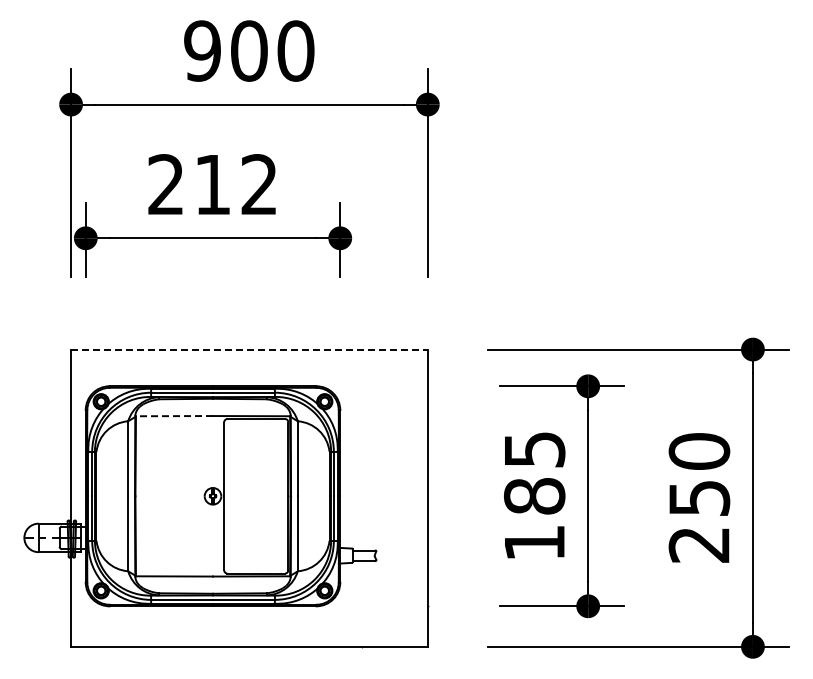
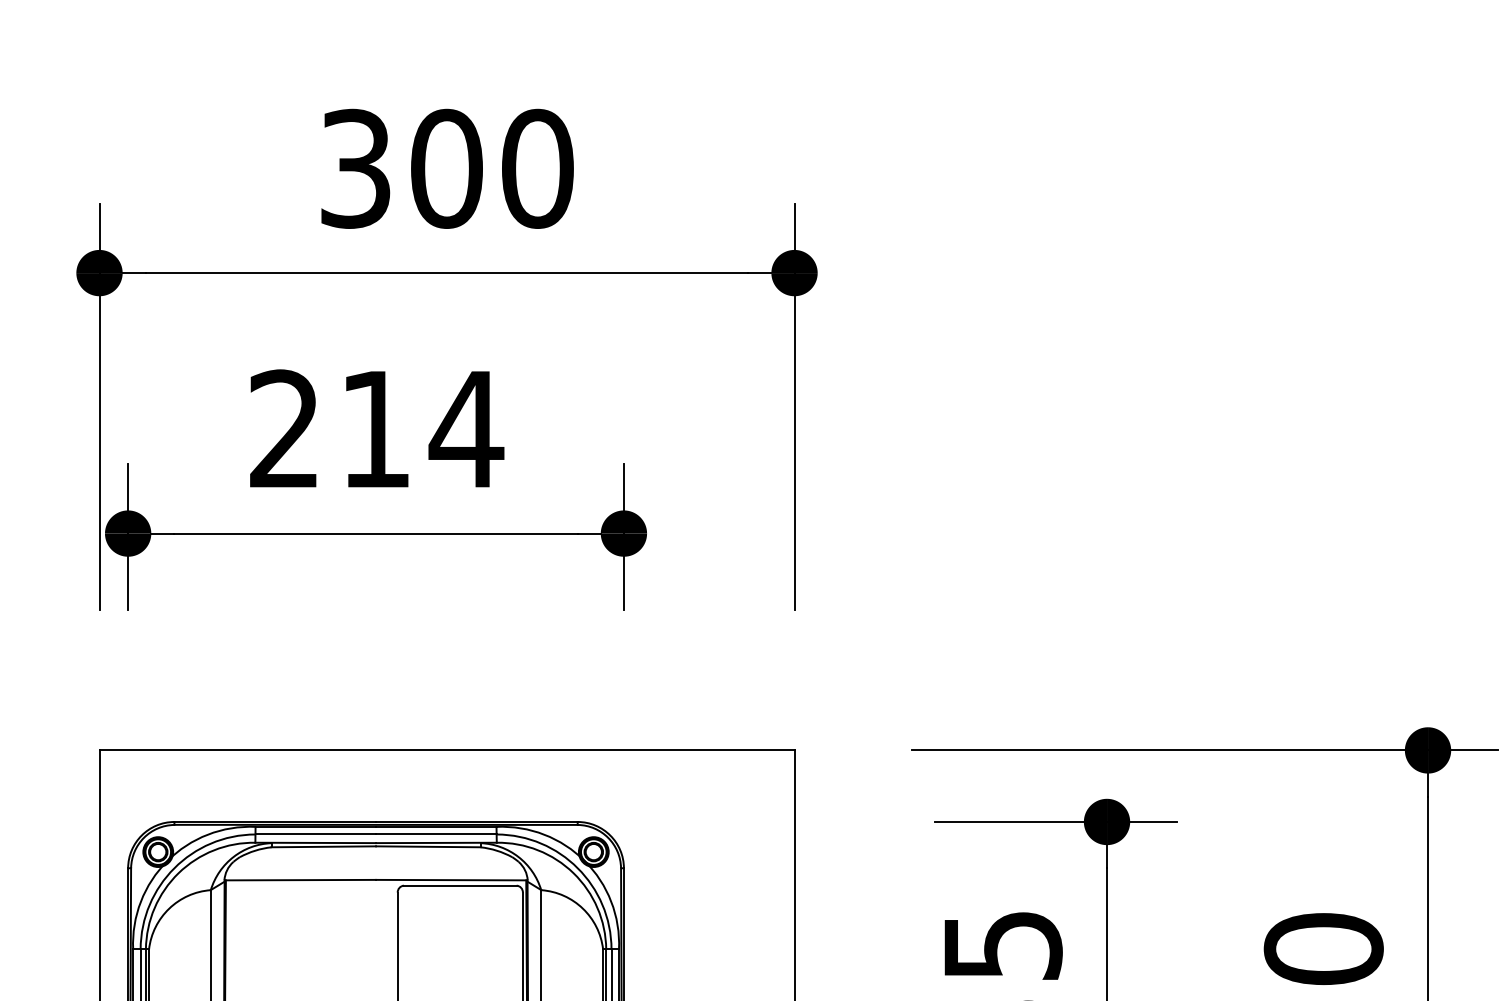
text: (202, 50) -> (355, 167), 900 -> 300
text: (259, 184) -> (466, 428), 212 -> 214
line: (249, 349) -> (447, 750), dashed -> solid
line: (174, 416) -> (300, 880), dashed -> solid

